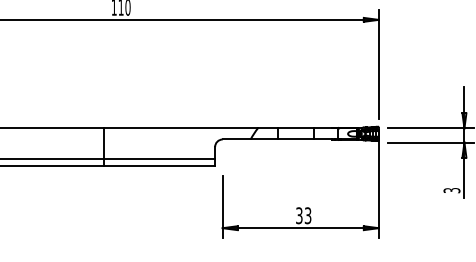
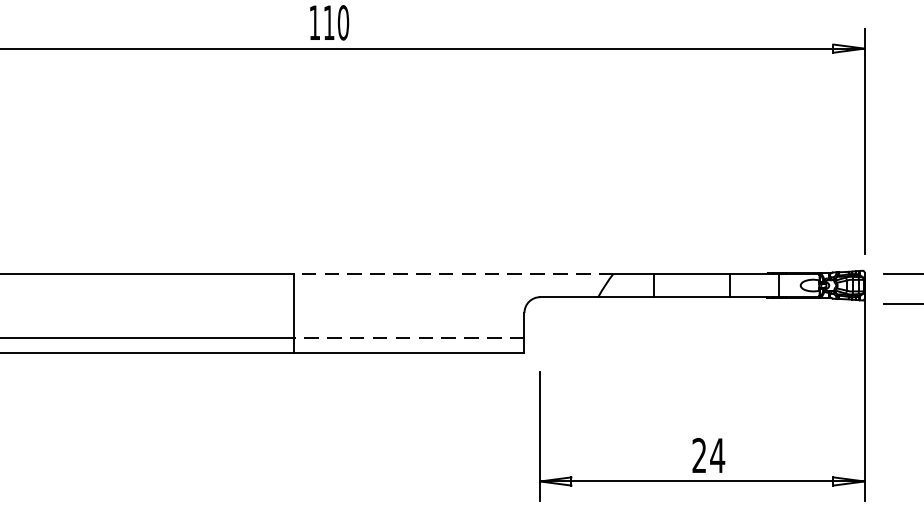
line: (181, 128) -> (454, 274), solid -> dashed
line: (159, 159) -> (408, 338), solid -> dashed
text: (303, 215) -> (708, 455), 33 -> 24

